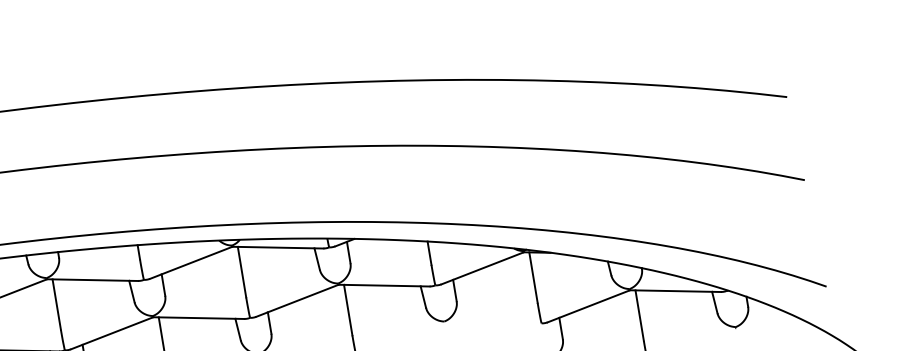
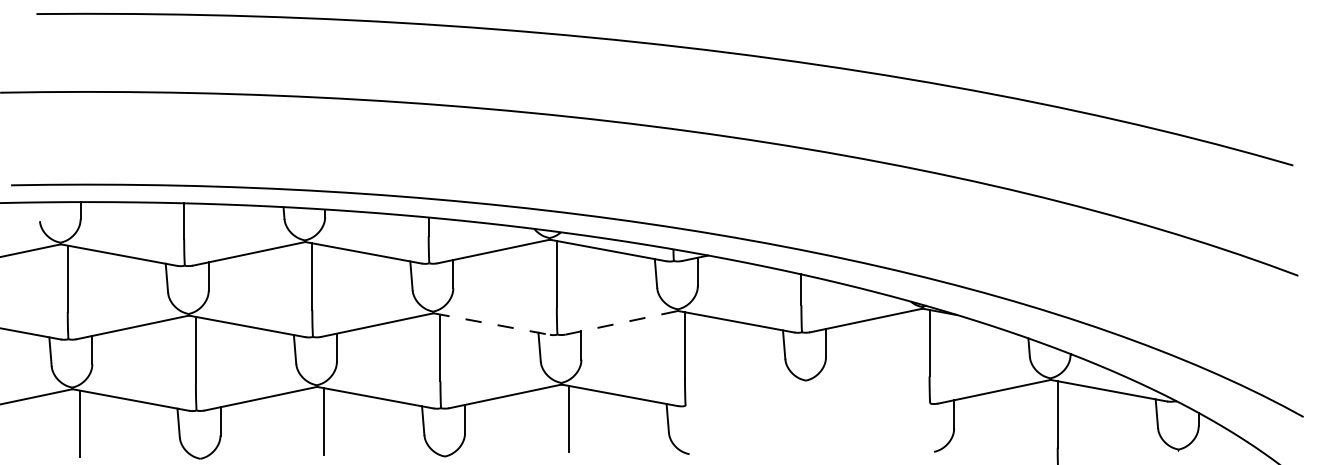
line: (297, 300) -> (622, 322), solid -> dashed
line: (199, 318) -> (492, 324), solid -> dashed

